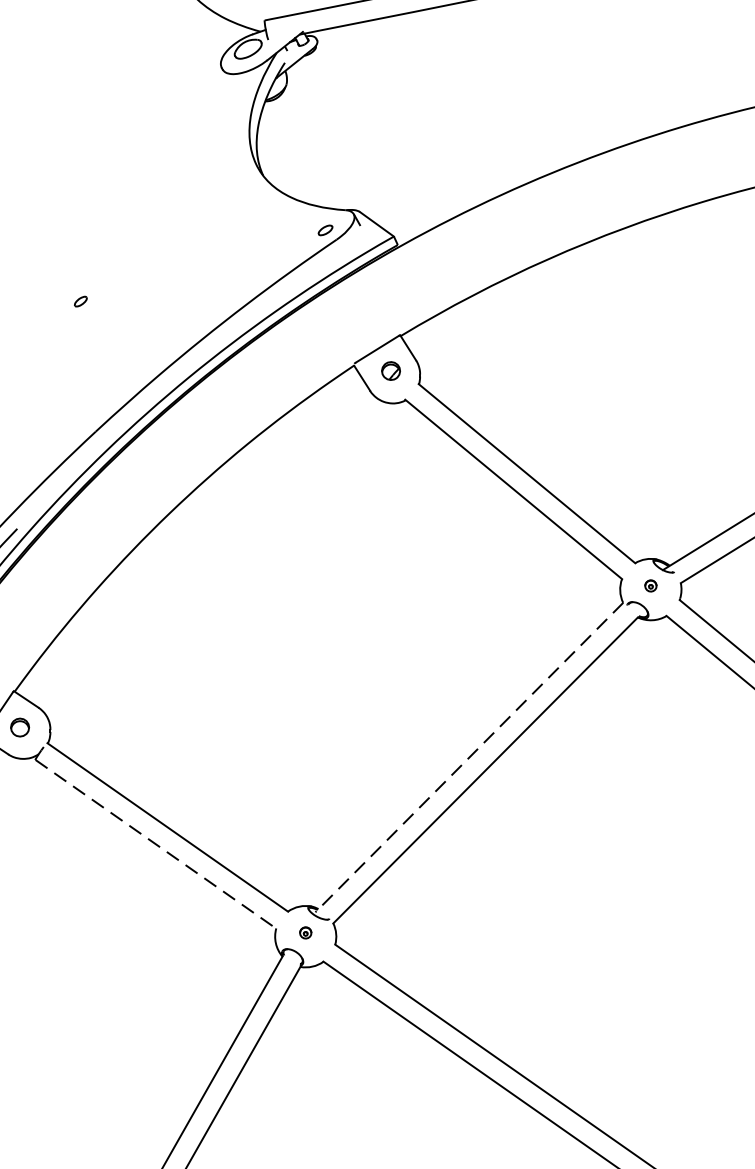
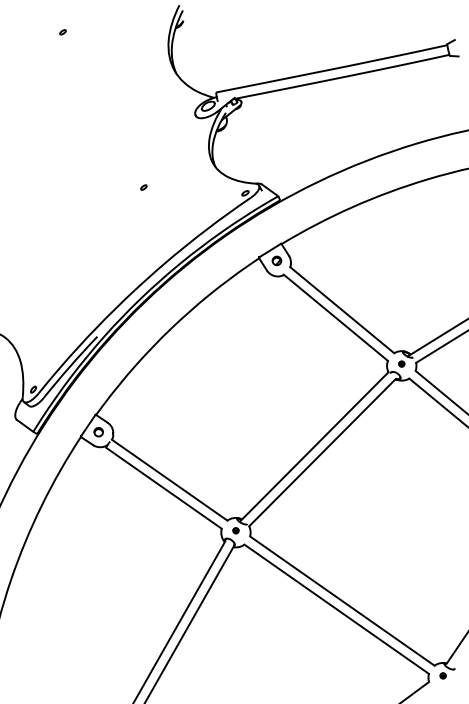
part: (79, 301) -> (143, 187), moved
line: (469, 757) -> (314, 446), dashed -> solid
line: (154, 844) -> (163, 488), dashed -> solid

